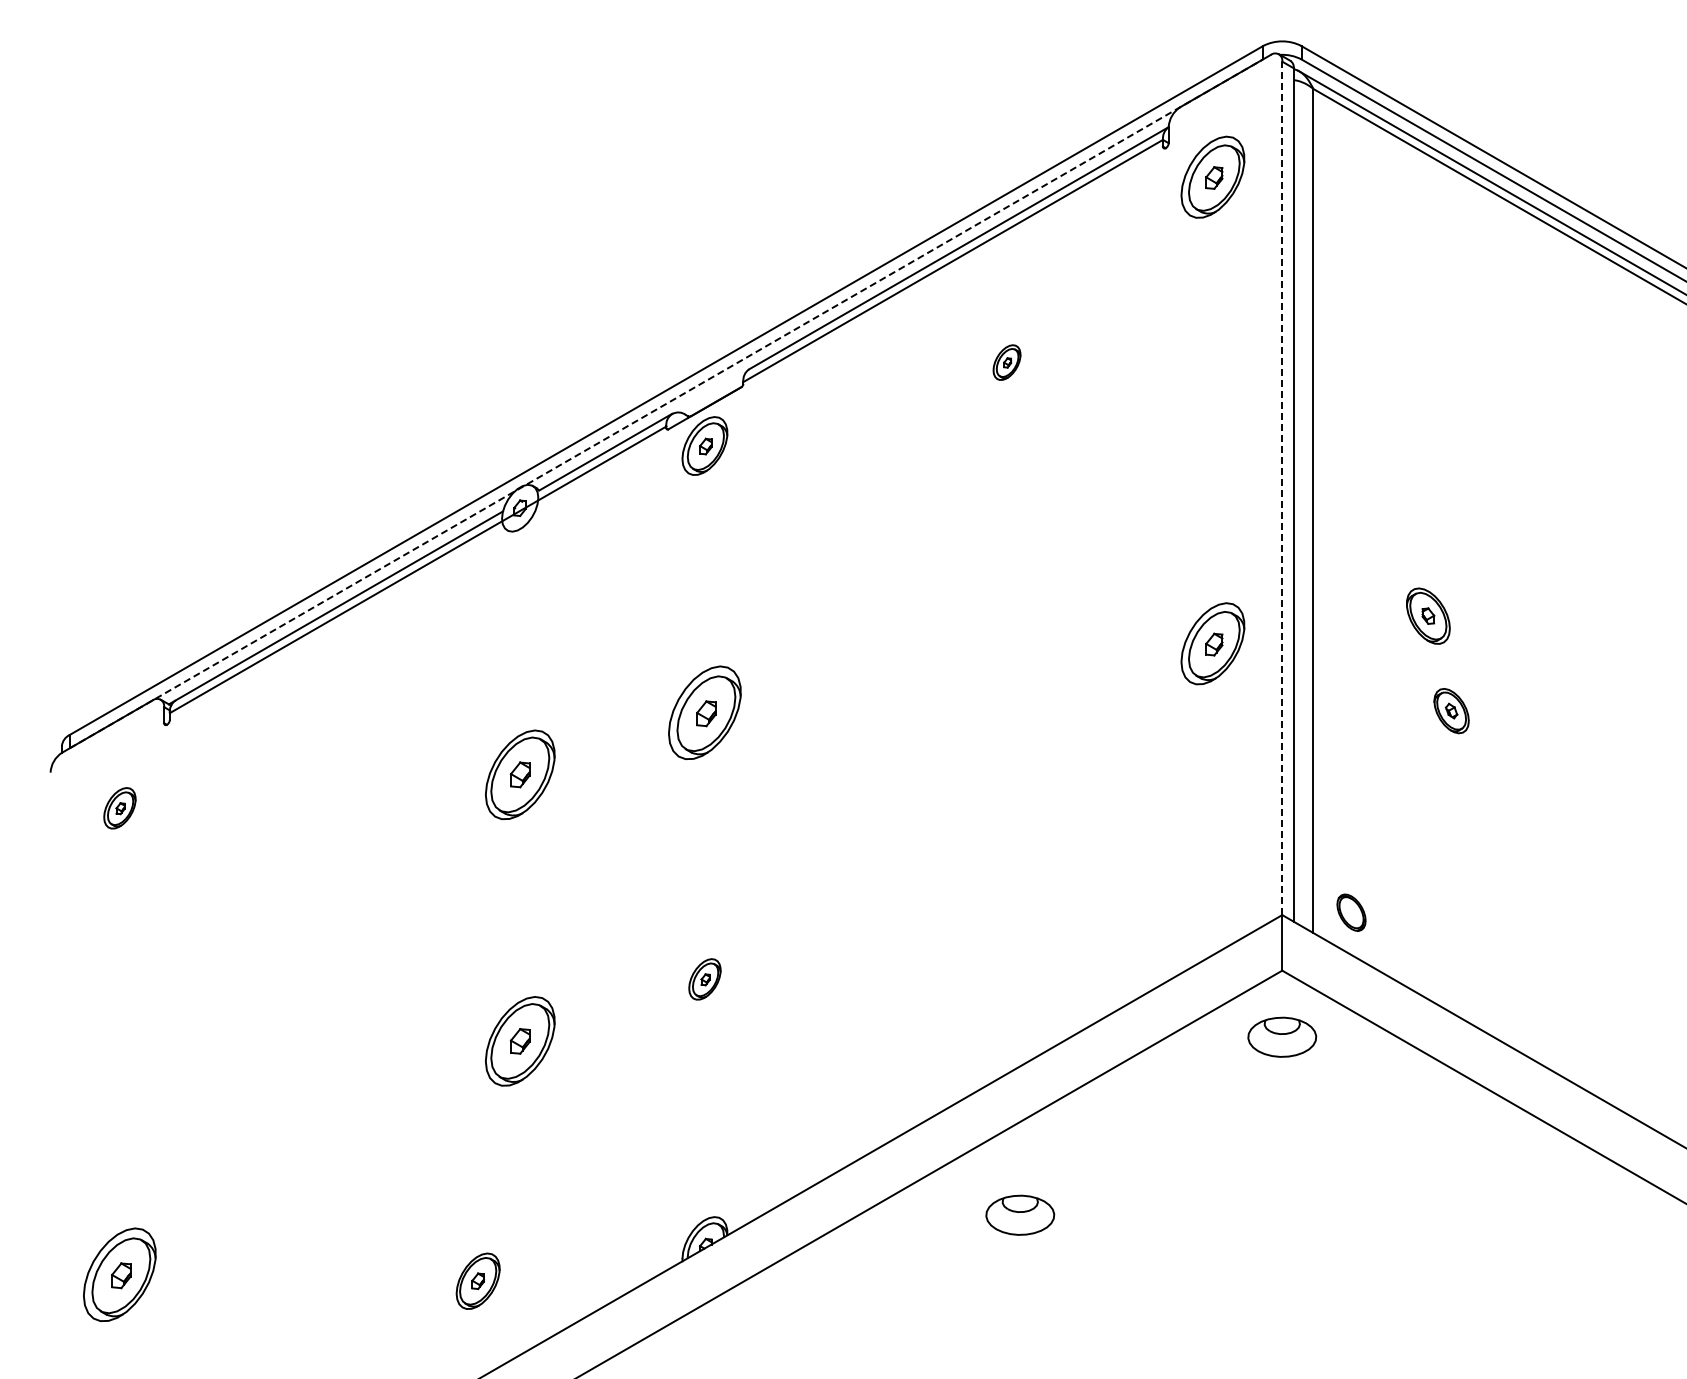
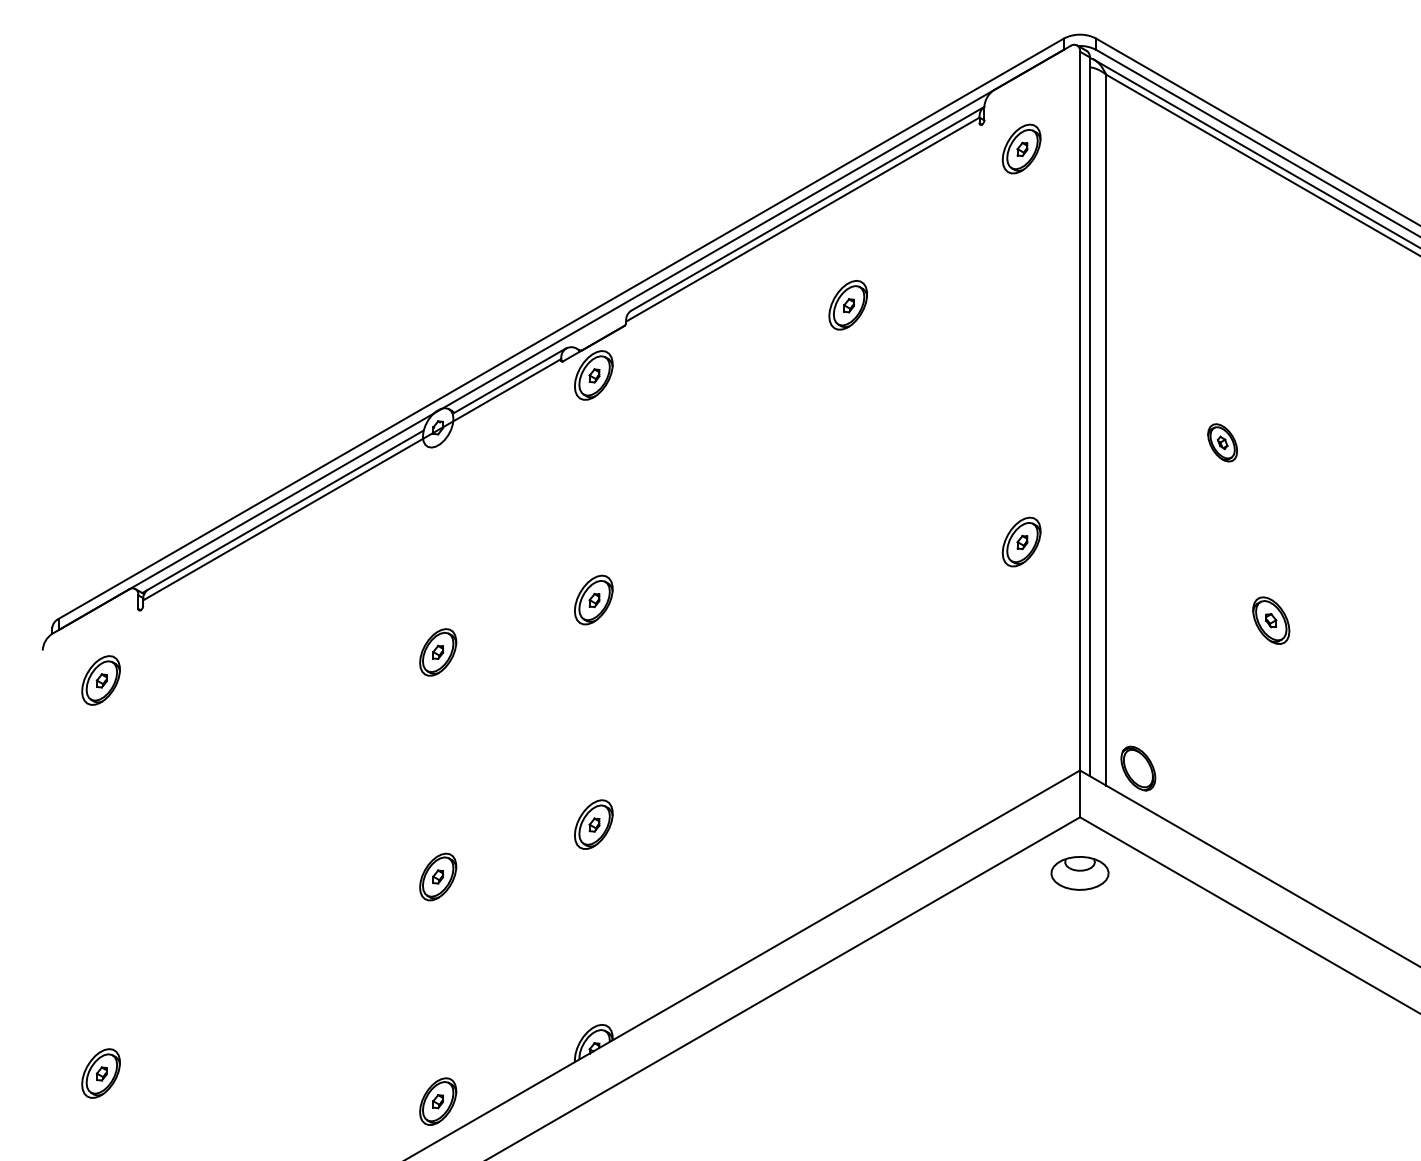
part: (1212, 176) -> (1021, 148), size x0.71
part: (1006, 362) -> (847, 305), size x1.67
line: (666, 403) -> (561, 339), dashed -> solid
line: (1282, 488) -> (1080, 411), dashed -> solid
part: (1428, 615) -> (1271, 620), moved
part: (1212, 643) -> (1021, 541), size x0.71
part: (1451, 711) -> (1222, 443), moved
part: (704, 712) -> (593, 599), size x0.62
part: (519, 774) -> (437, 652), size x0.62
part: (119, 808) -> (100, 680), size x1.43
part: (1351, 912) -> (1138, 768), size x1.43
part: (704, 979) -> (593, 824), size x1.43
part: (519, 1041) -> (437, 876), size x0.62
part: (1020, 1214) -> (859, 1022), removed
part: (119, 1274) -> (100, 1073), size x0.62
part: (477, 1280) -> (437, 1100), moved

